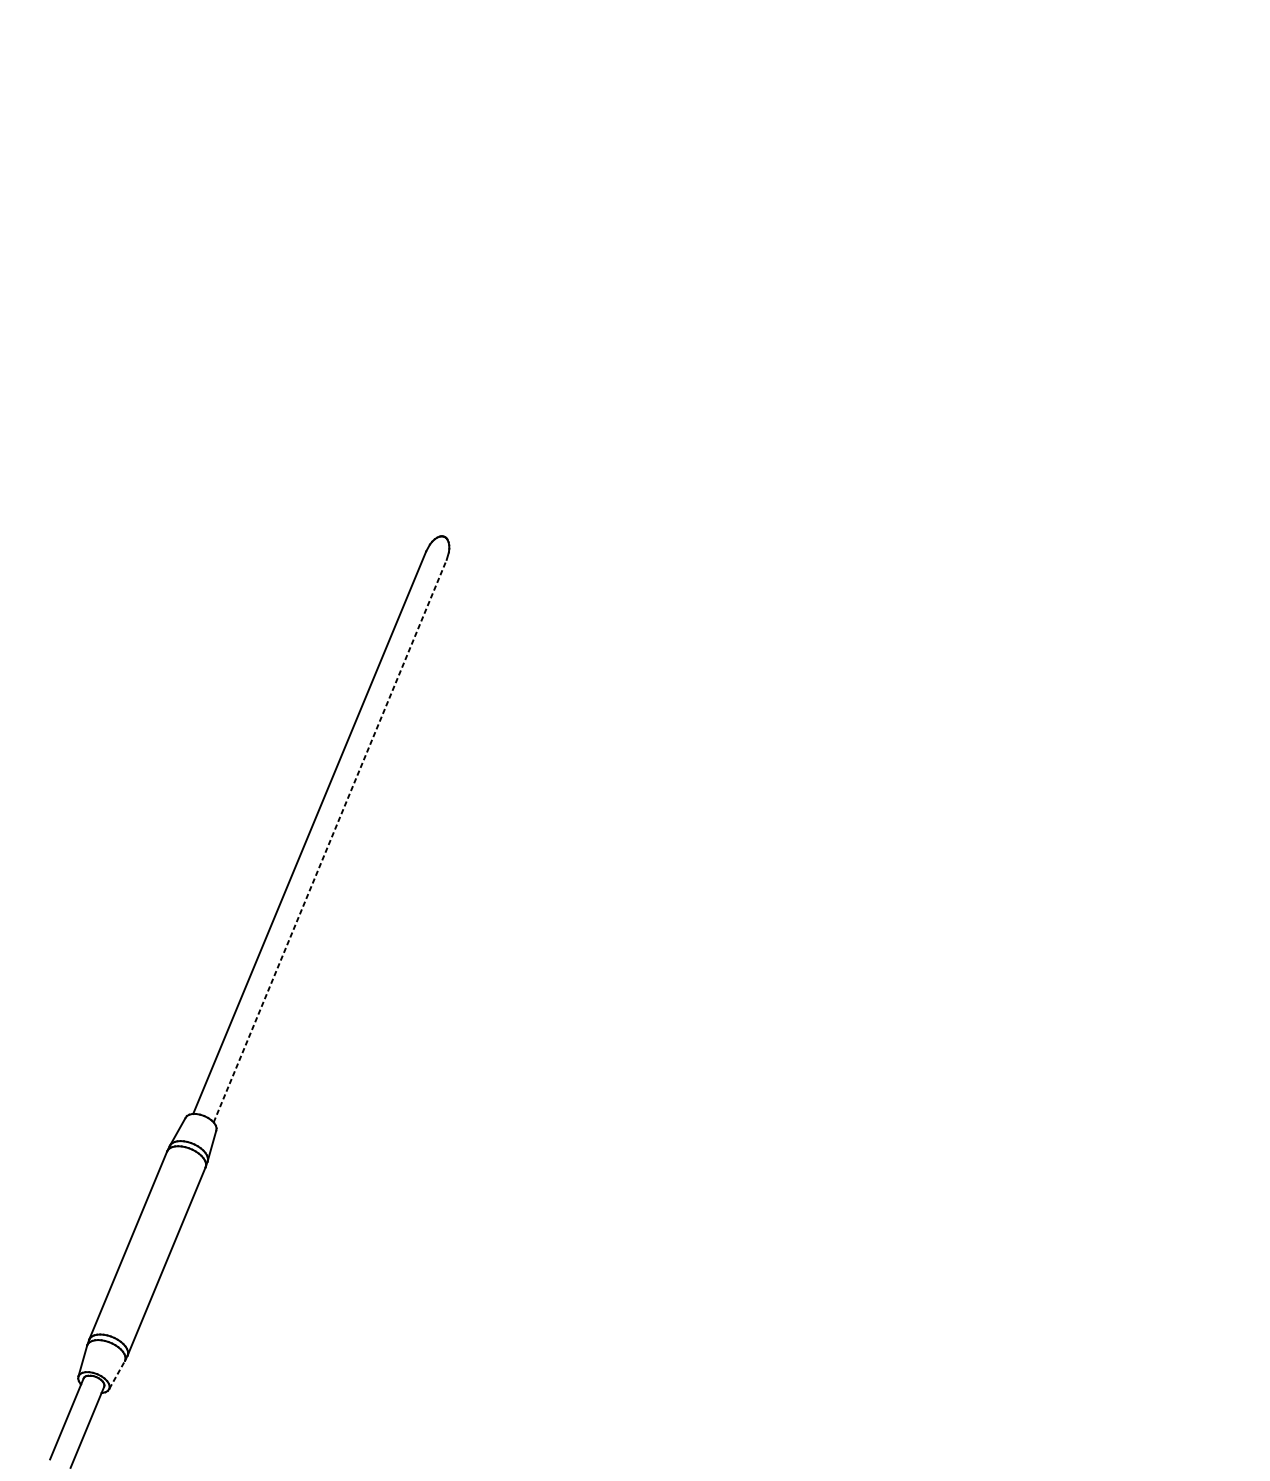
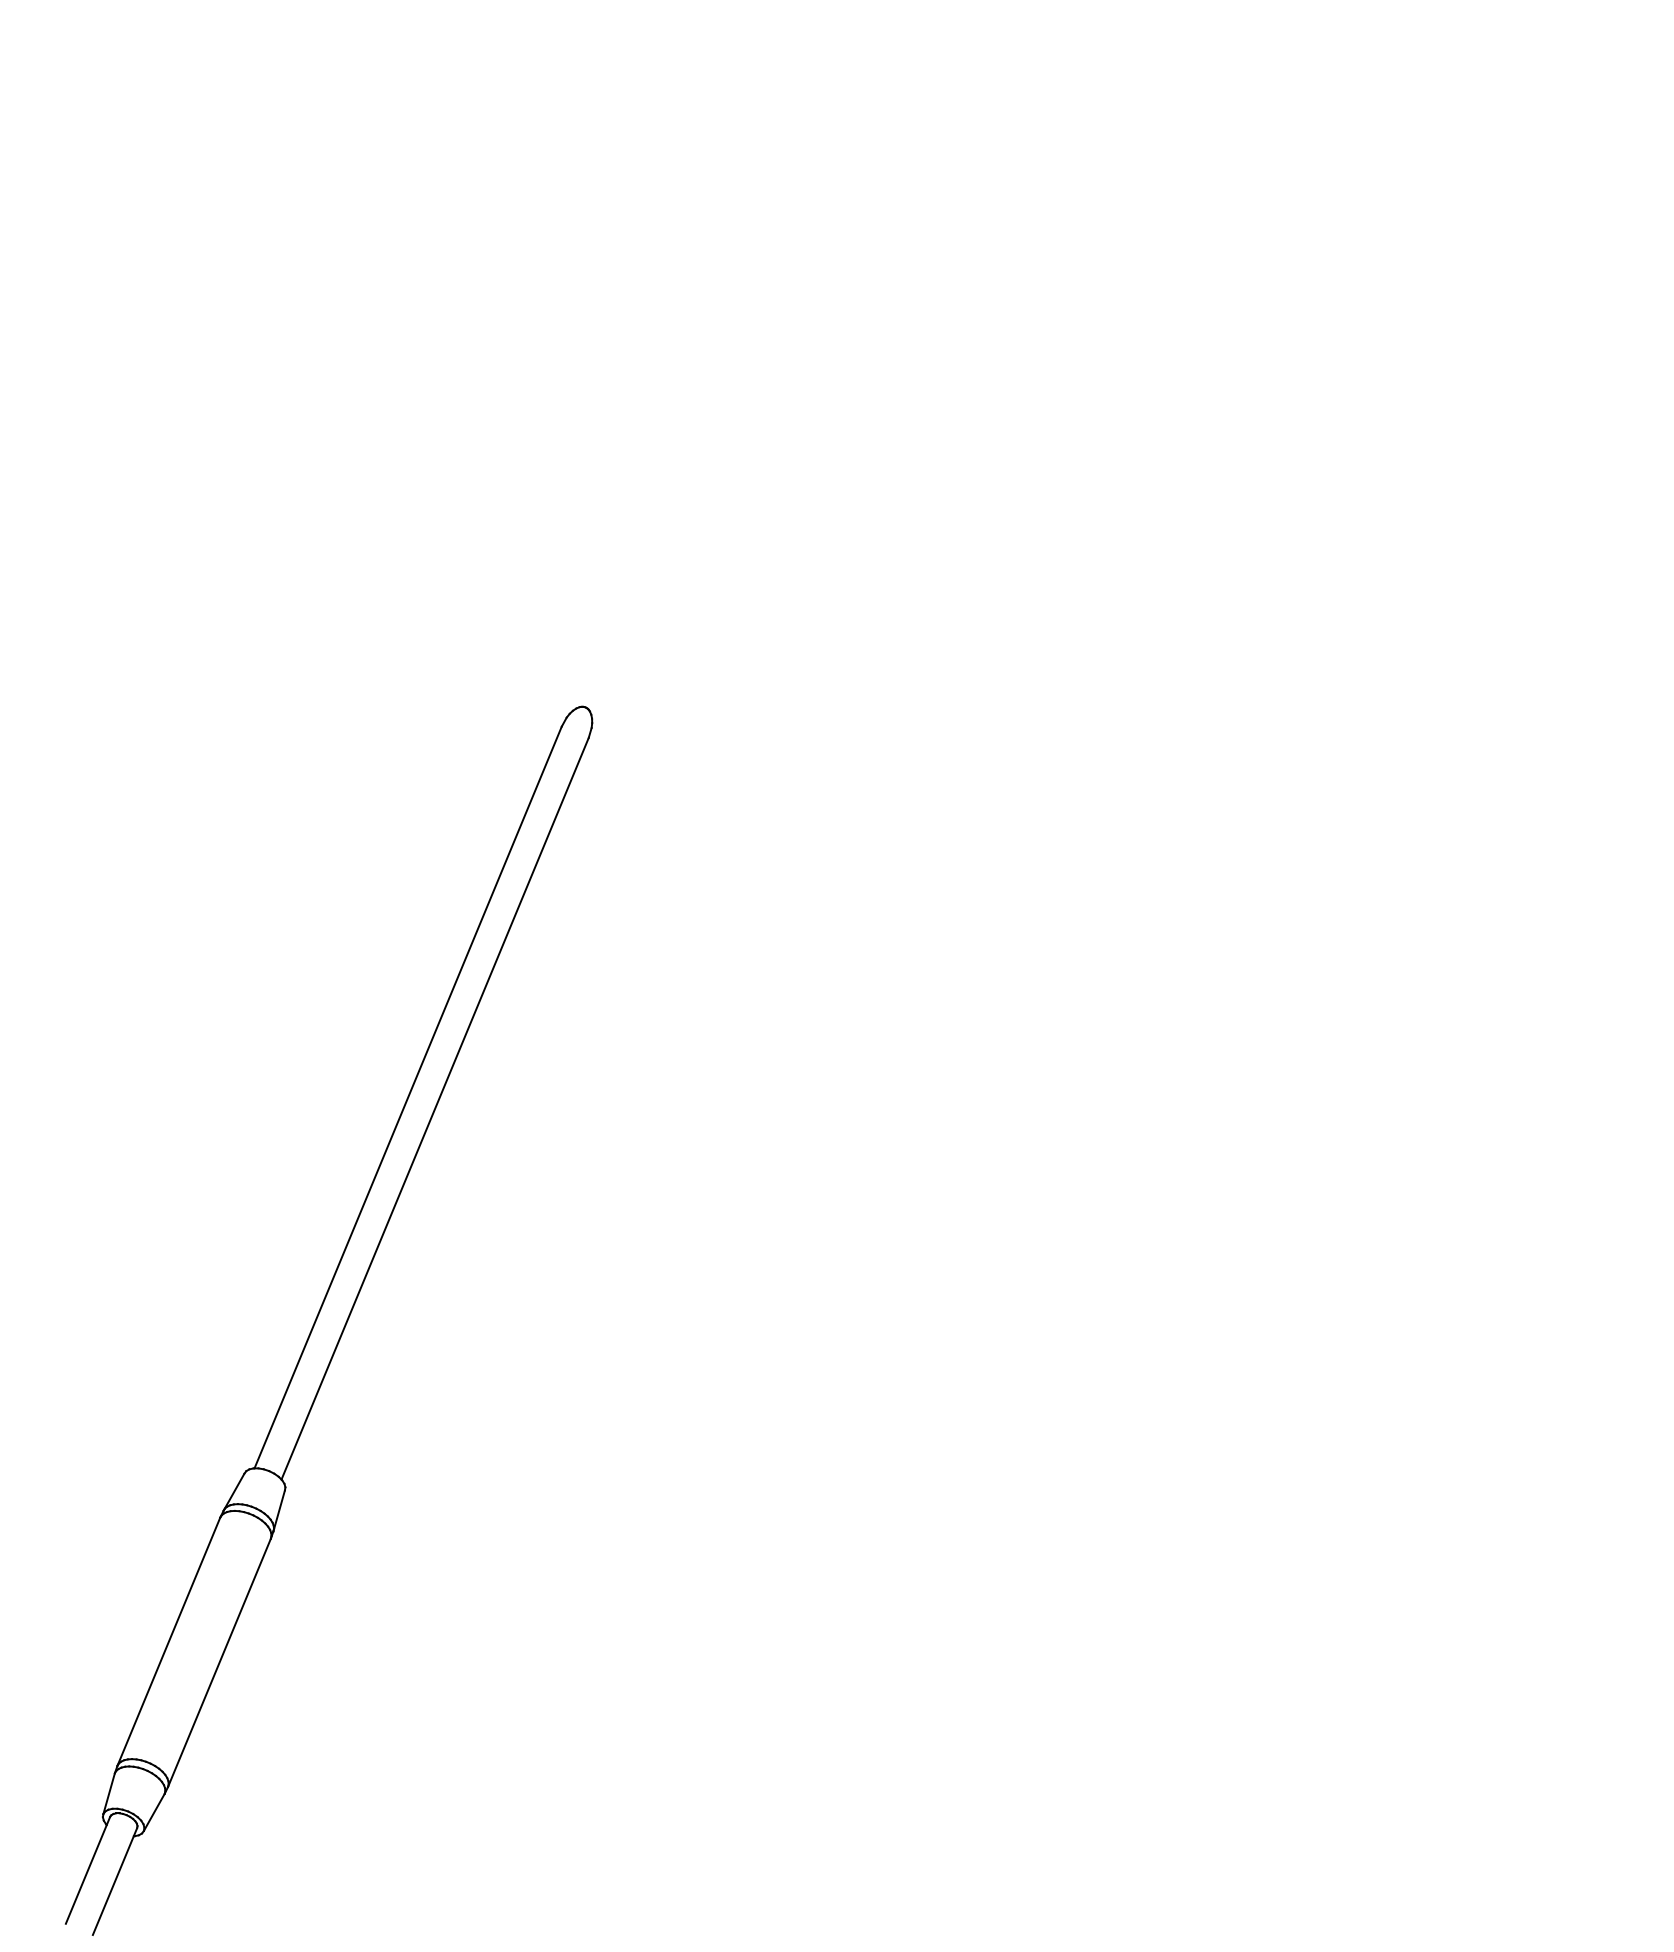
line: (330, 841) -> (435, 1108), dashed -> solid
line: (117, 1374) -> (154, 1811), dashed -> solid

